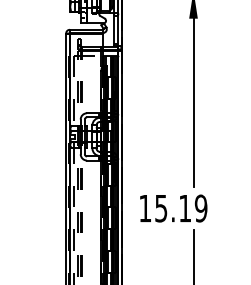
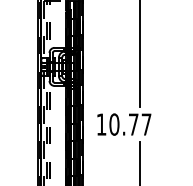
text: (181, 208) -> (130, 124), 15.19 -> 10.77

